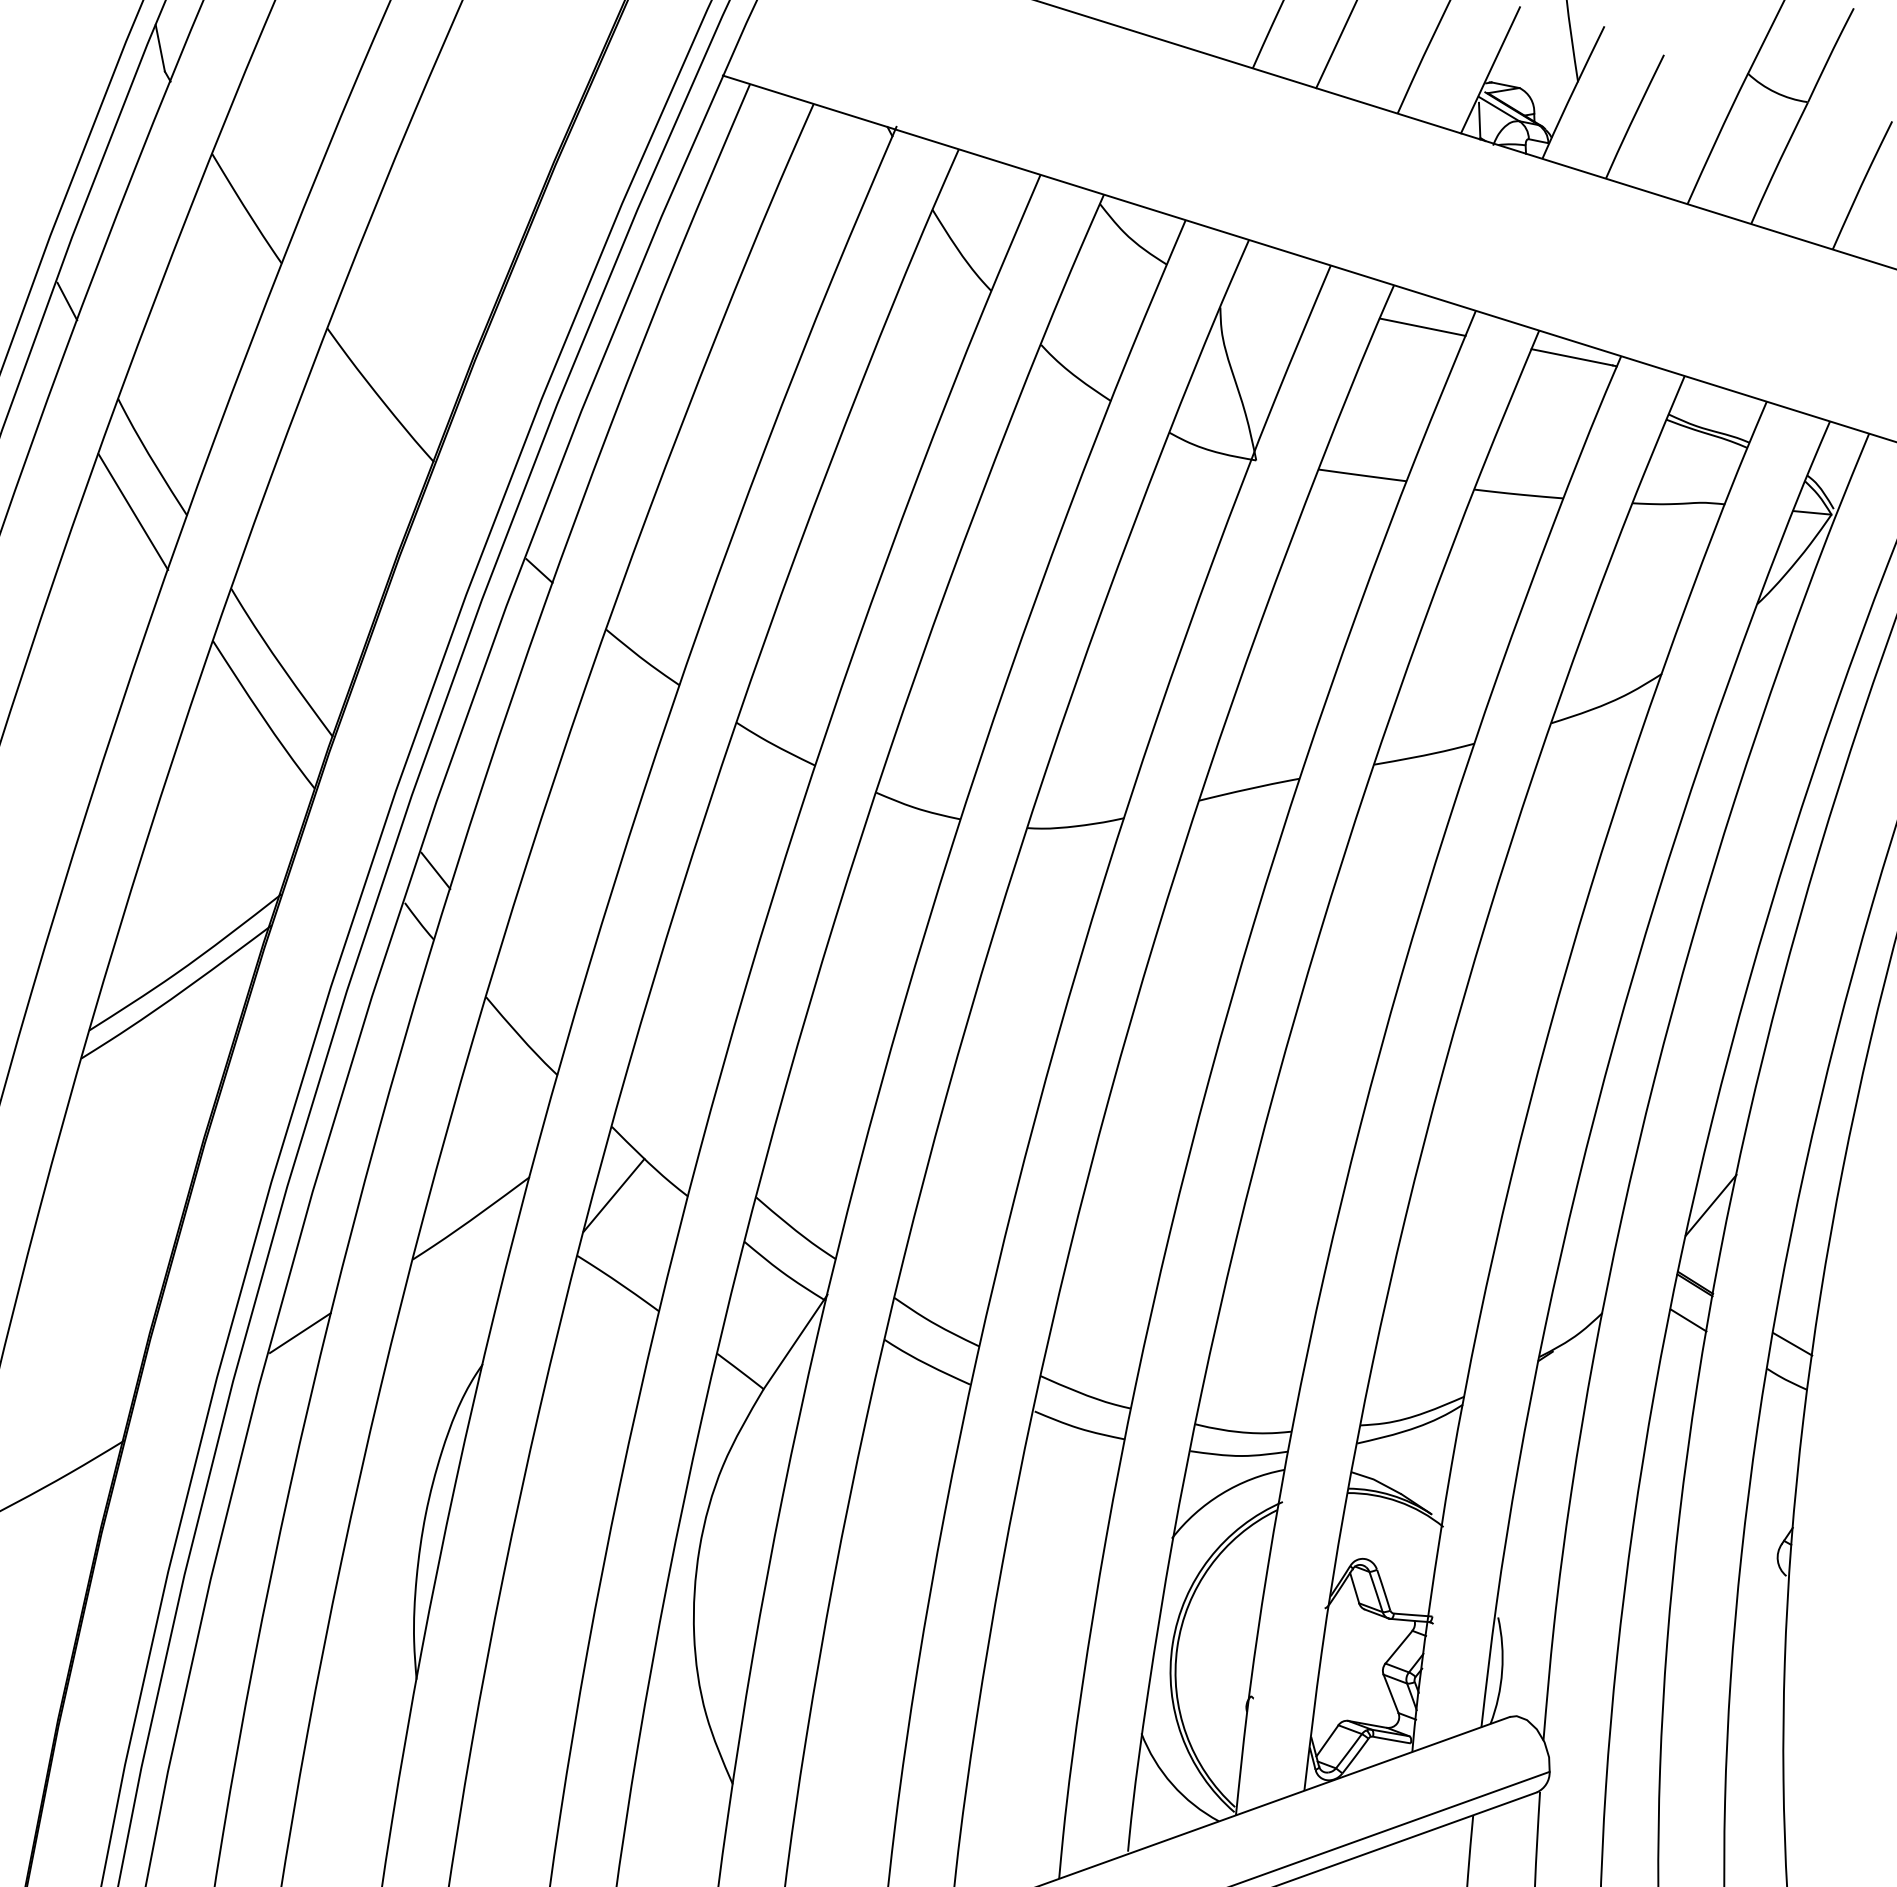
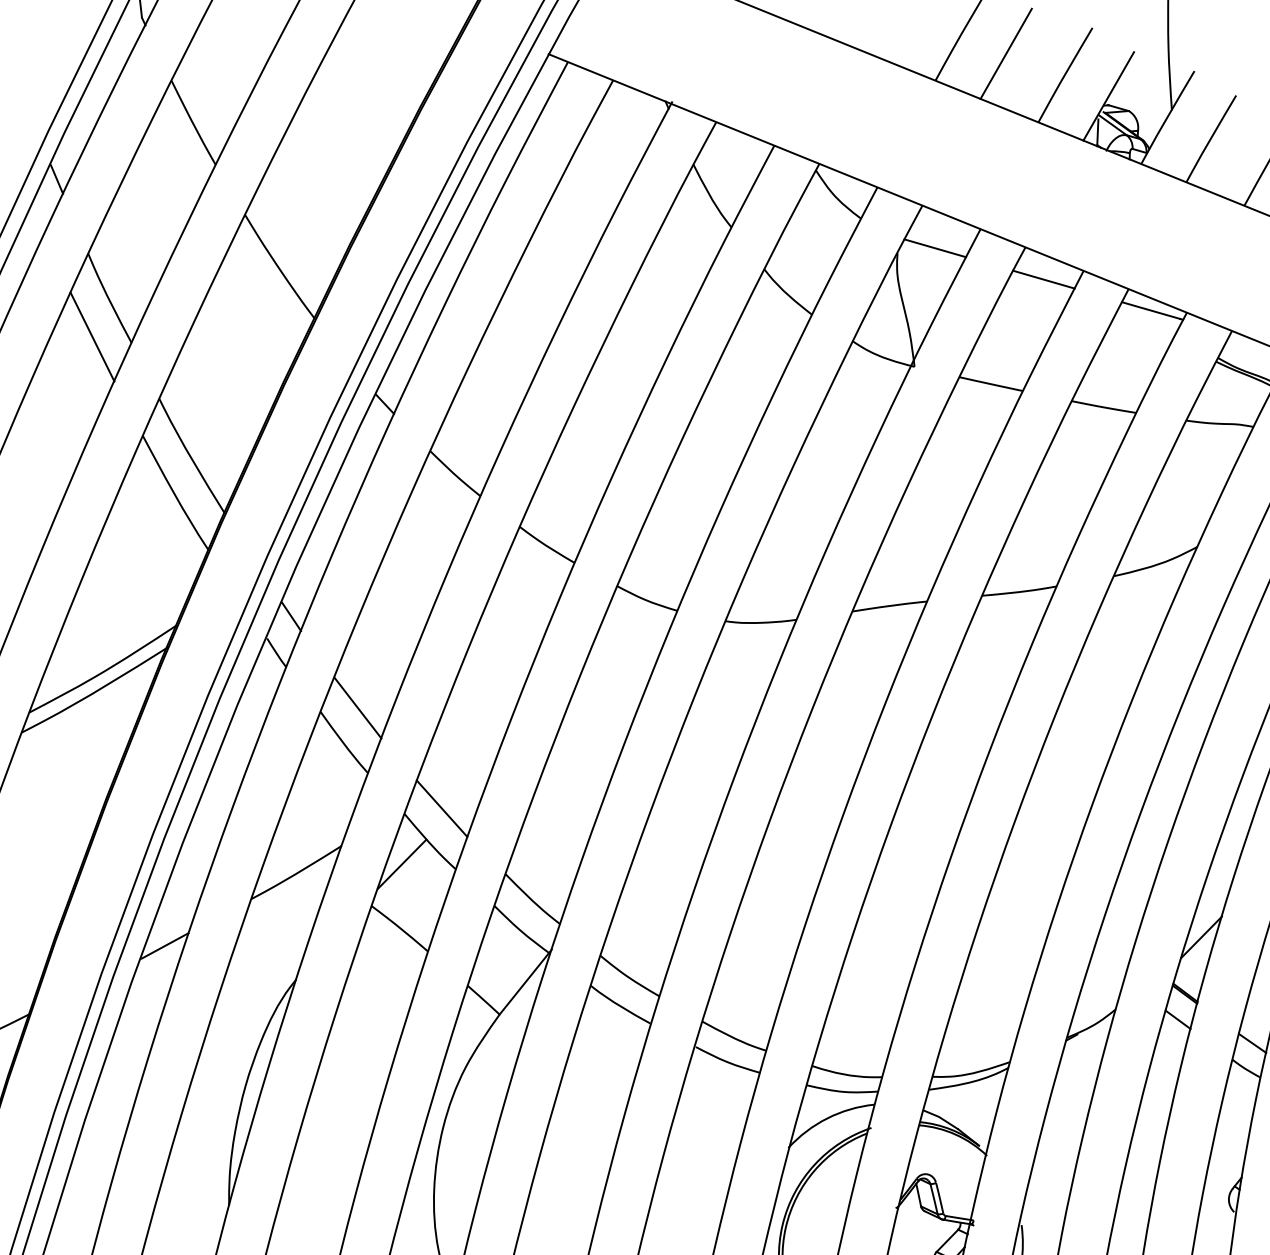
line: (1271, 296) -> (935, 248), added
line: (535, 987) -> (357, 707), added
line: (661, 1114) -> (441, 808), added

